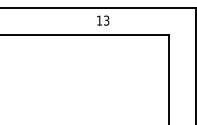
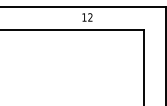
text: (106, 20) -> (90, 17), 13 -> 12

